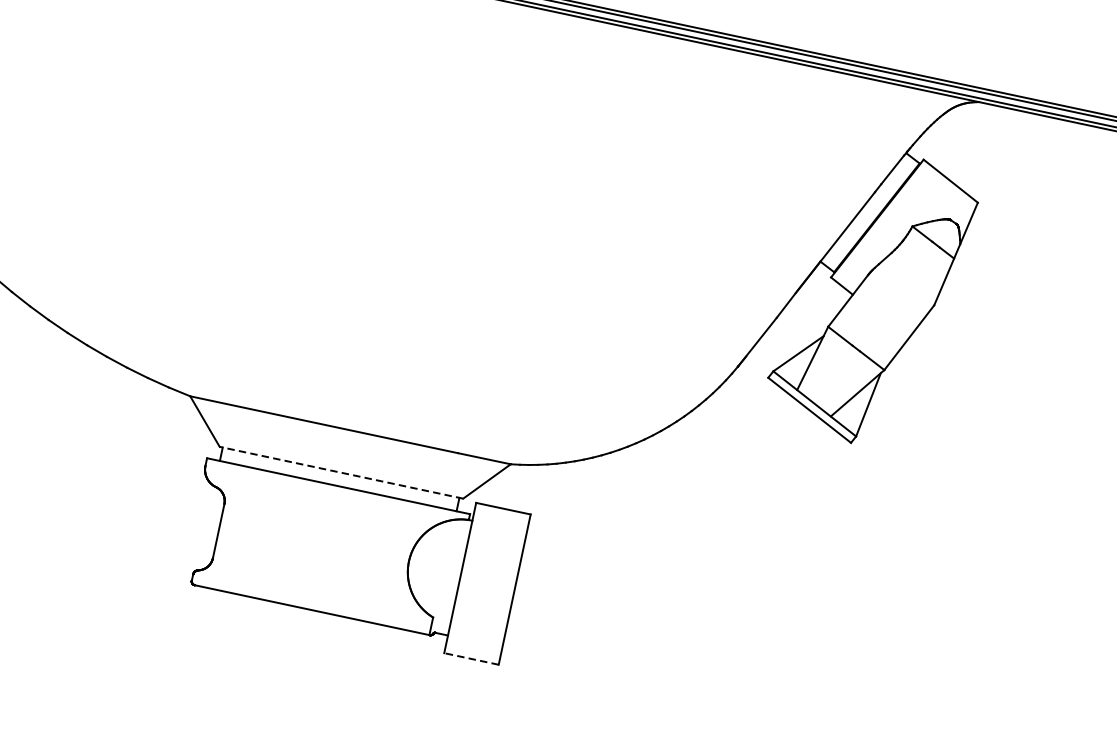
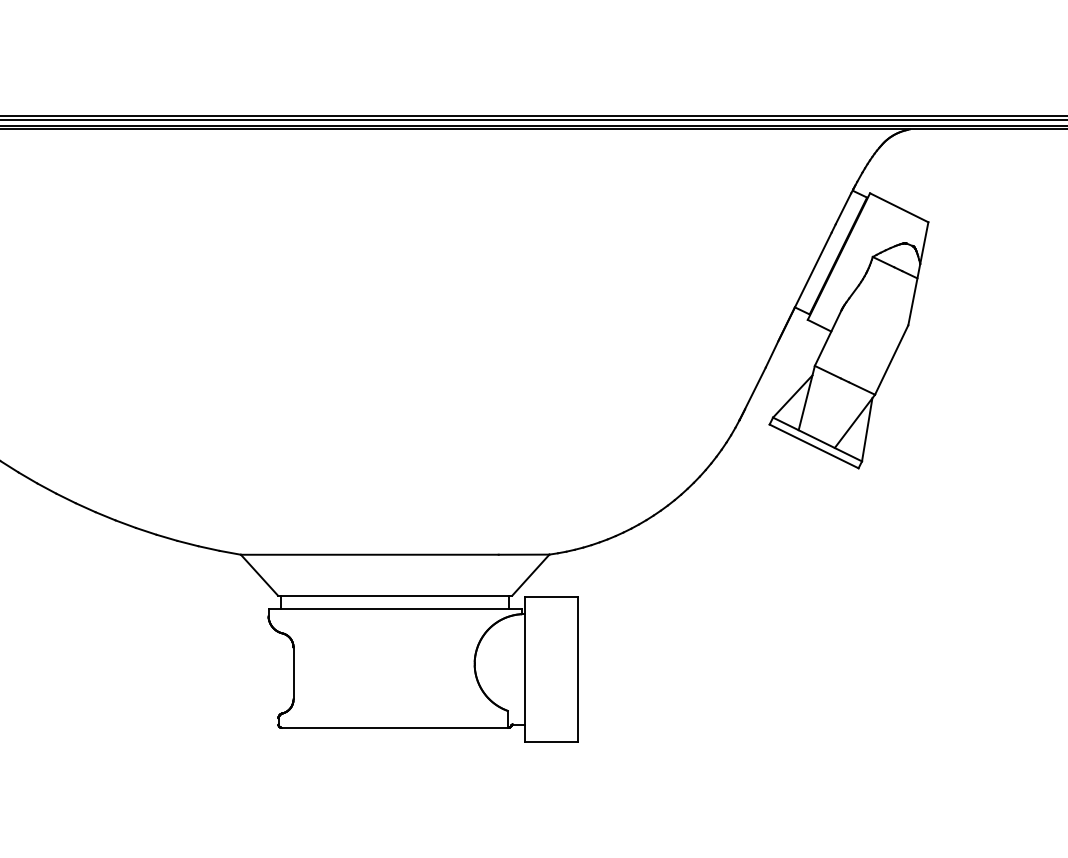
line: (340, 472) -> (394, 595), dashed -> solid
line: (470, 658) -> (550, 741), dashed -> solid

